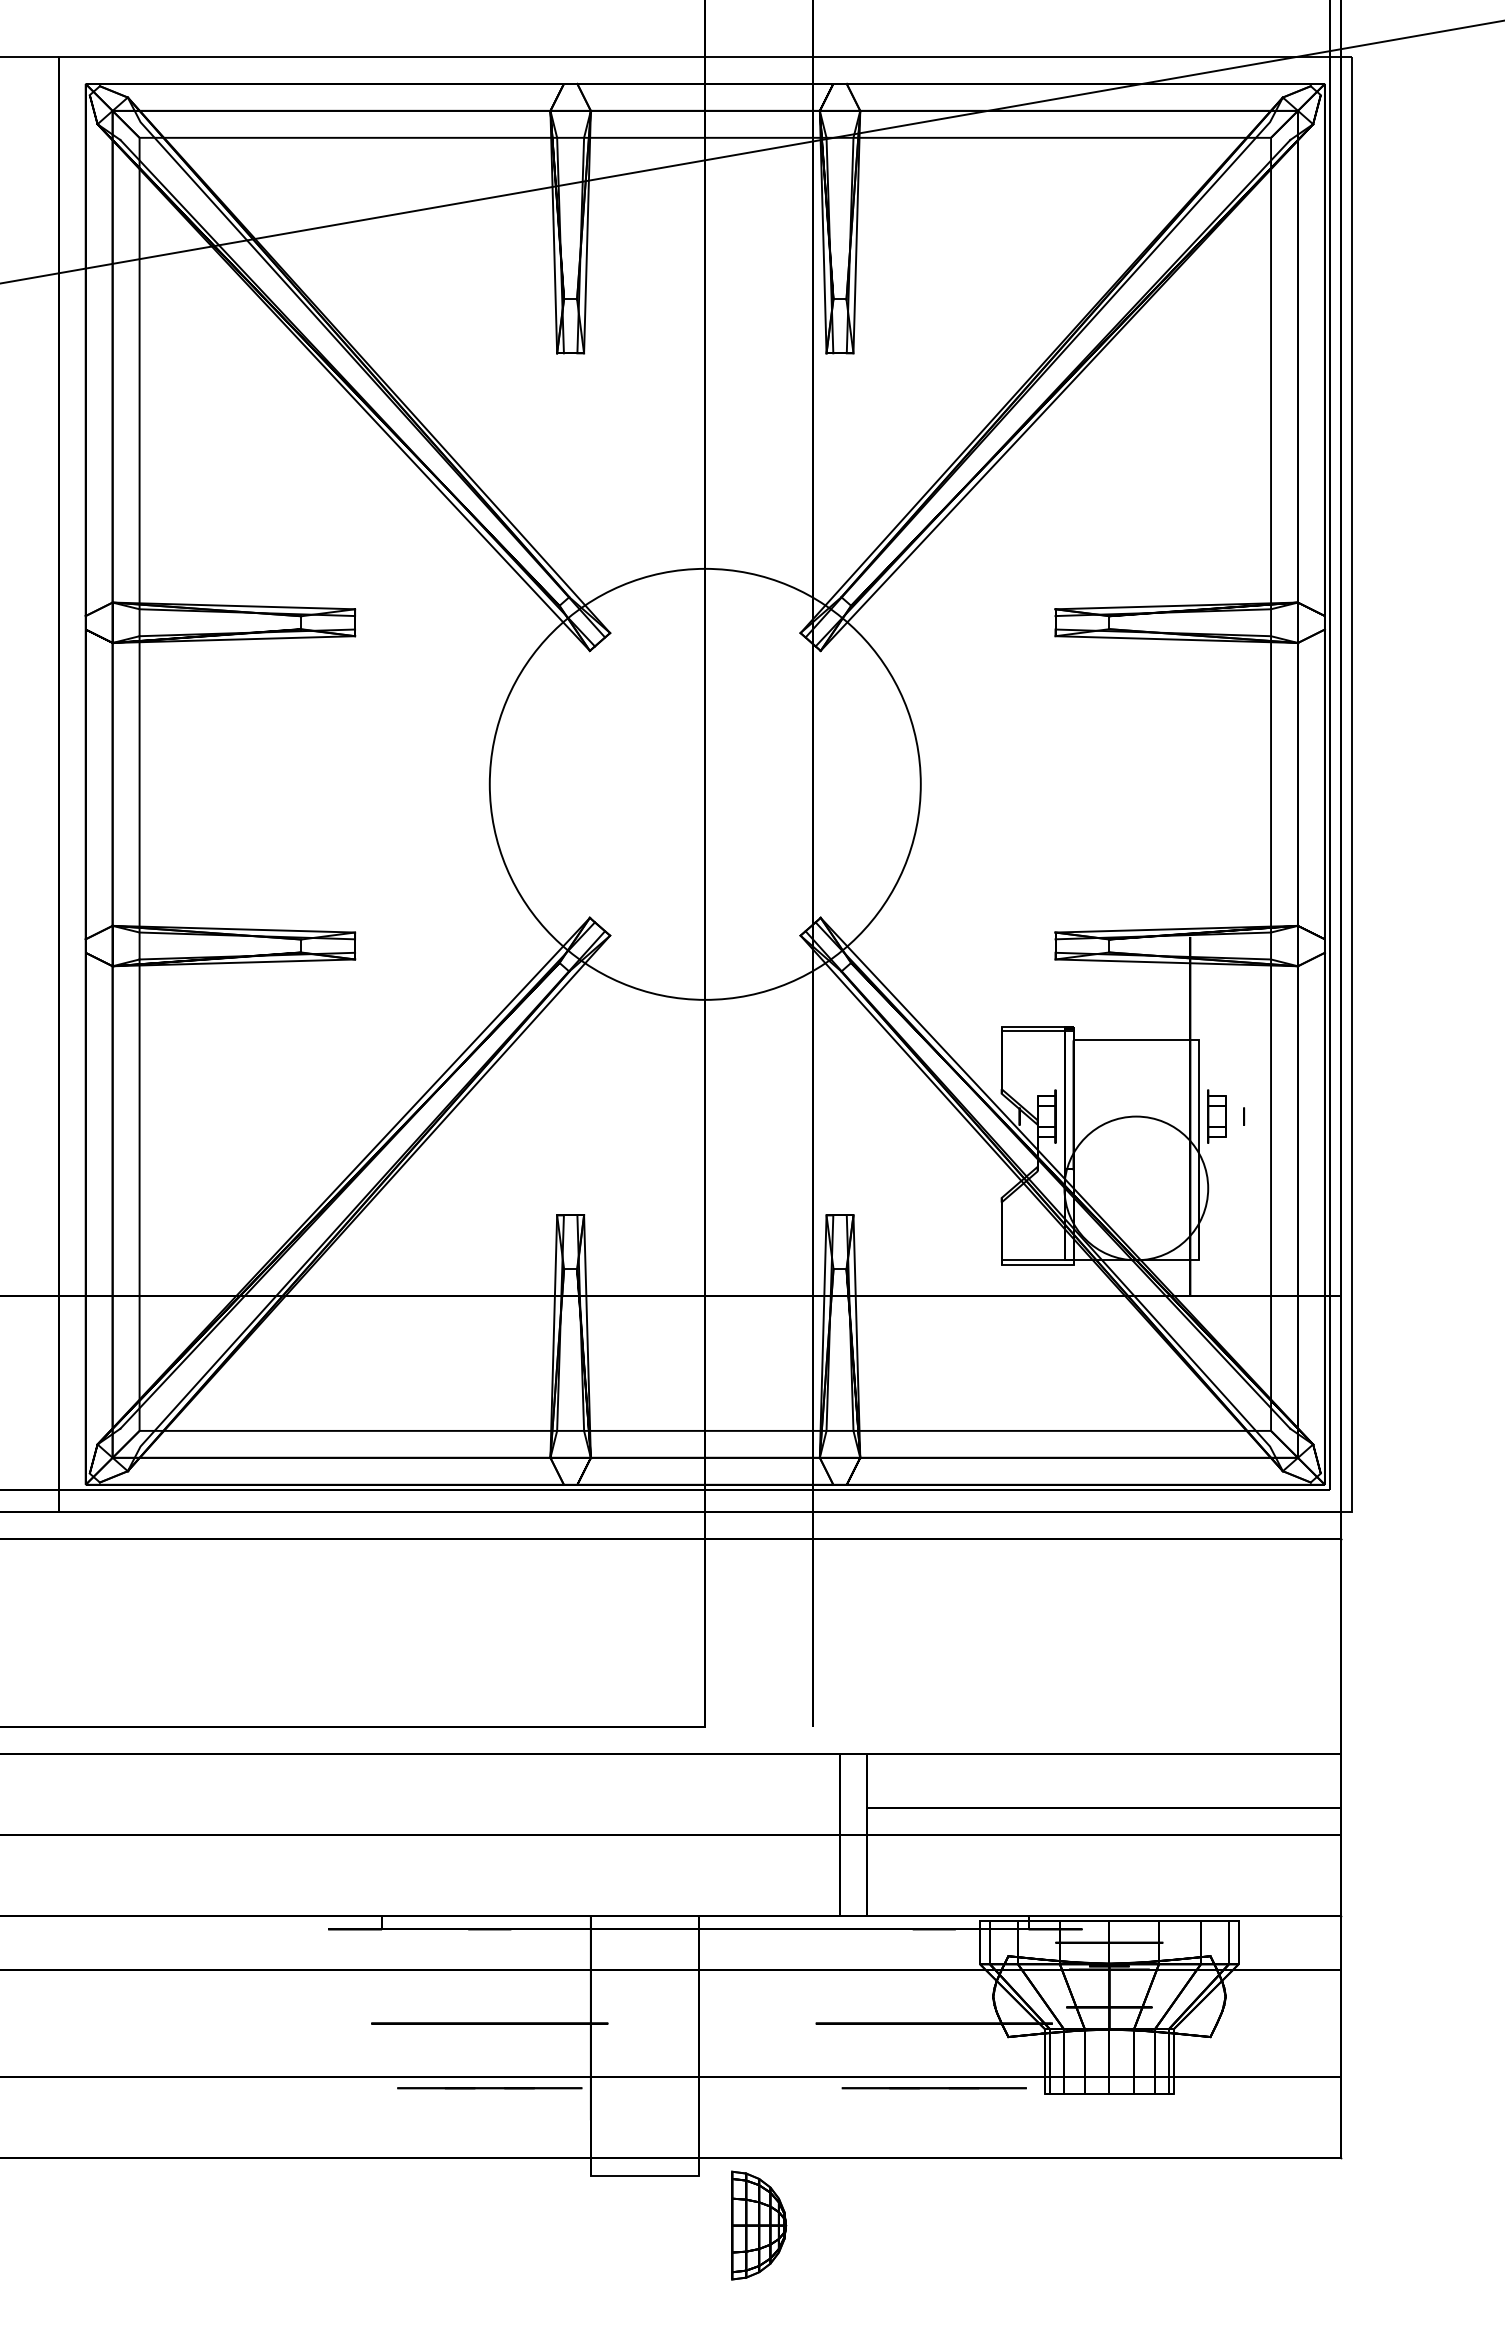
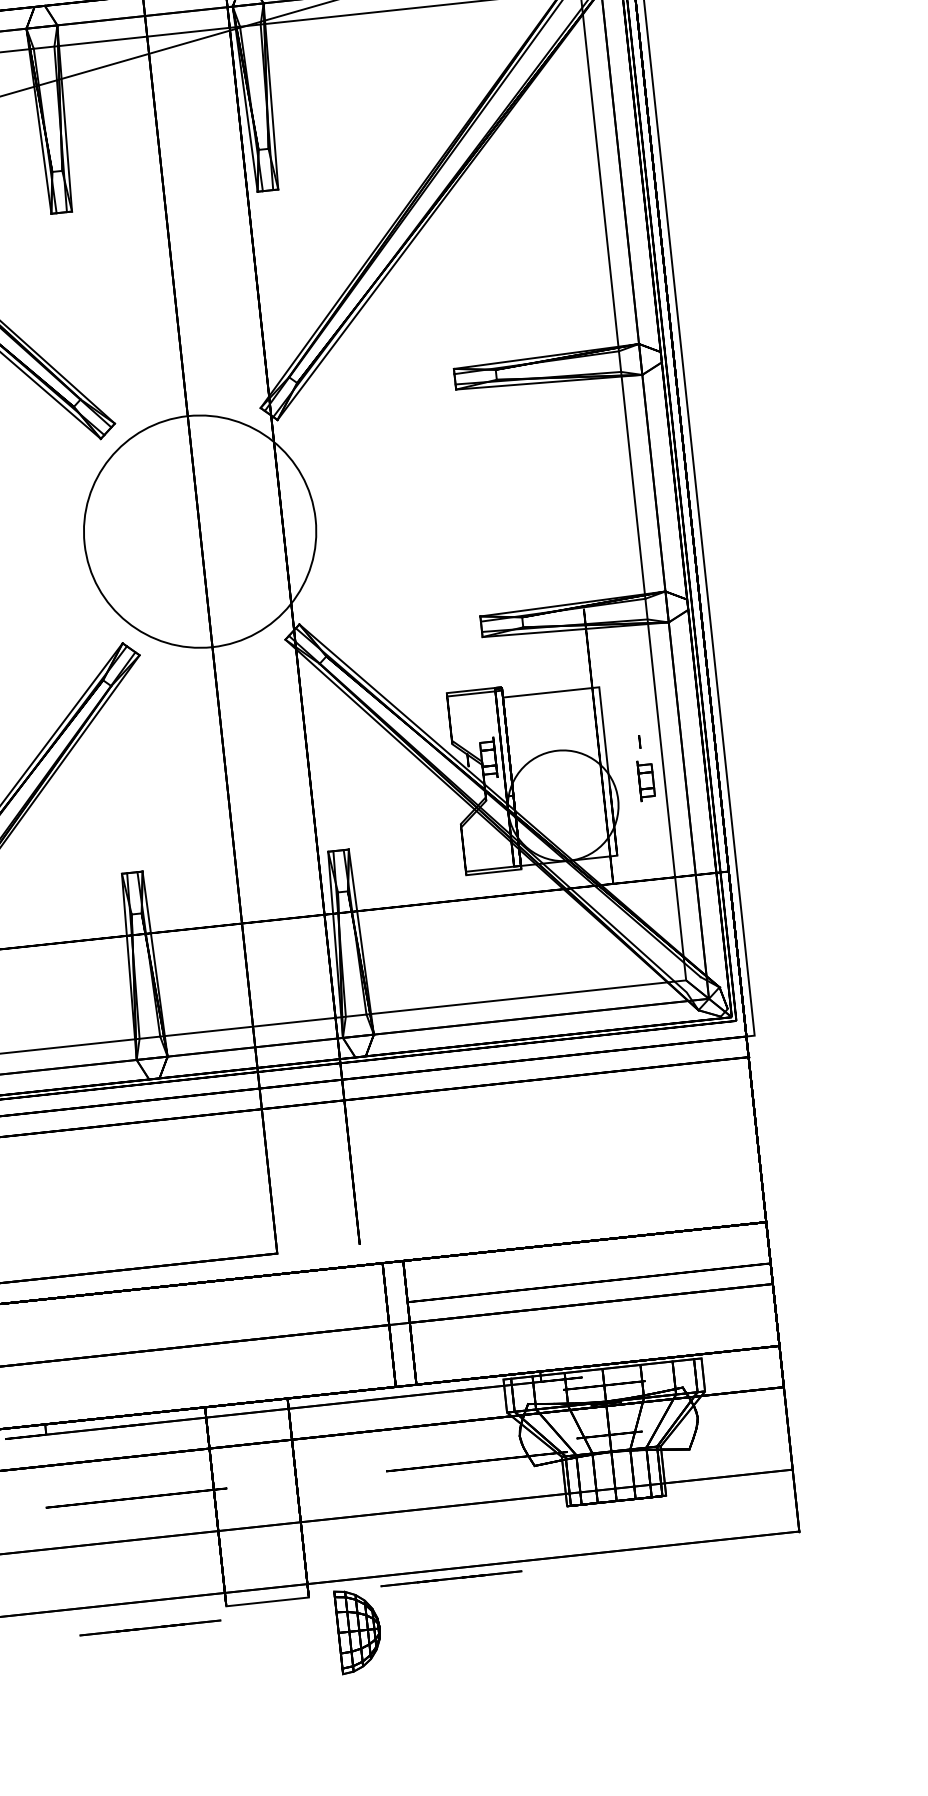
circle: (704, 783) -> (199, 531), size x0.7
part: (1216, 1116) -> (645, 780), moved
line: (489, 2088) -> (150, 1628), moved
line: (933, 2088) -> (450, 1579), moved

